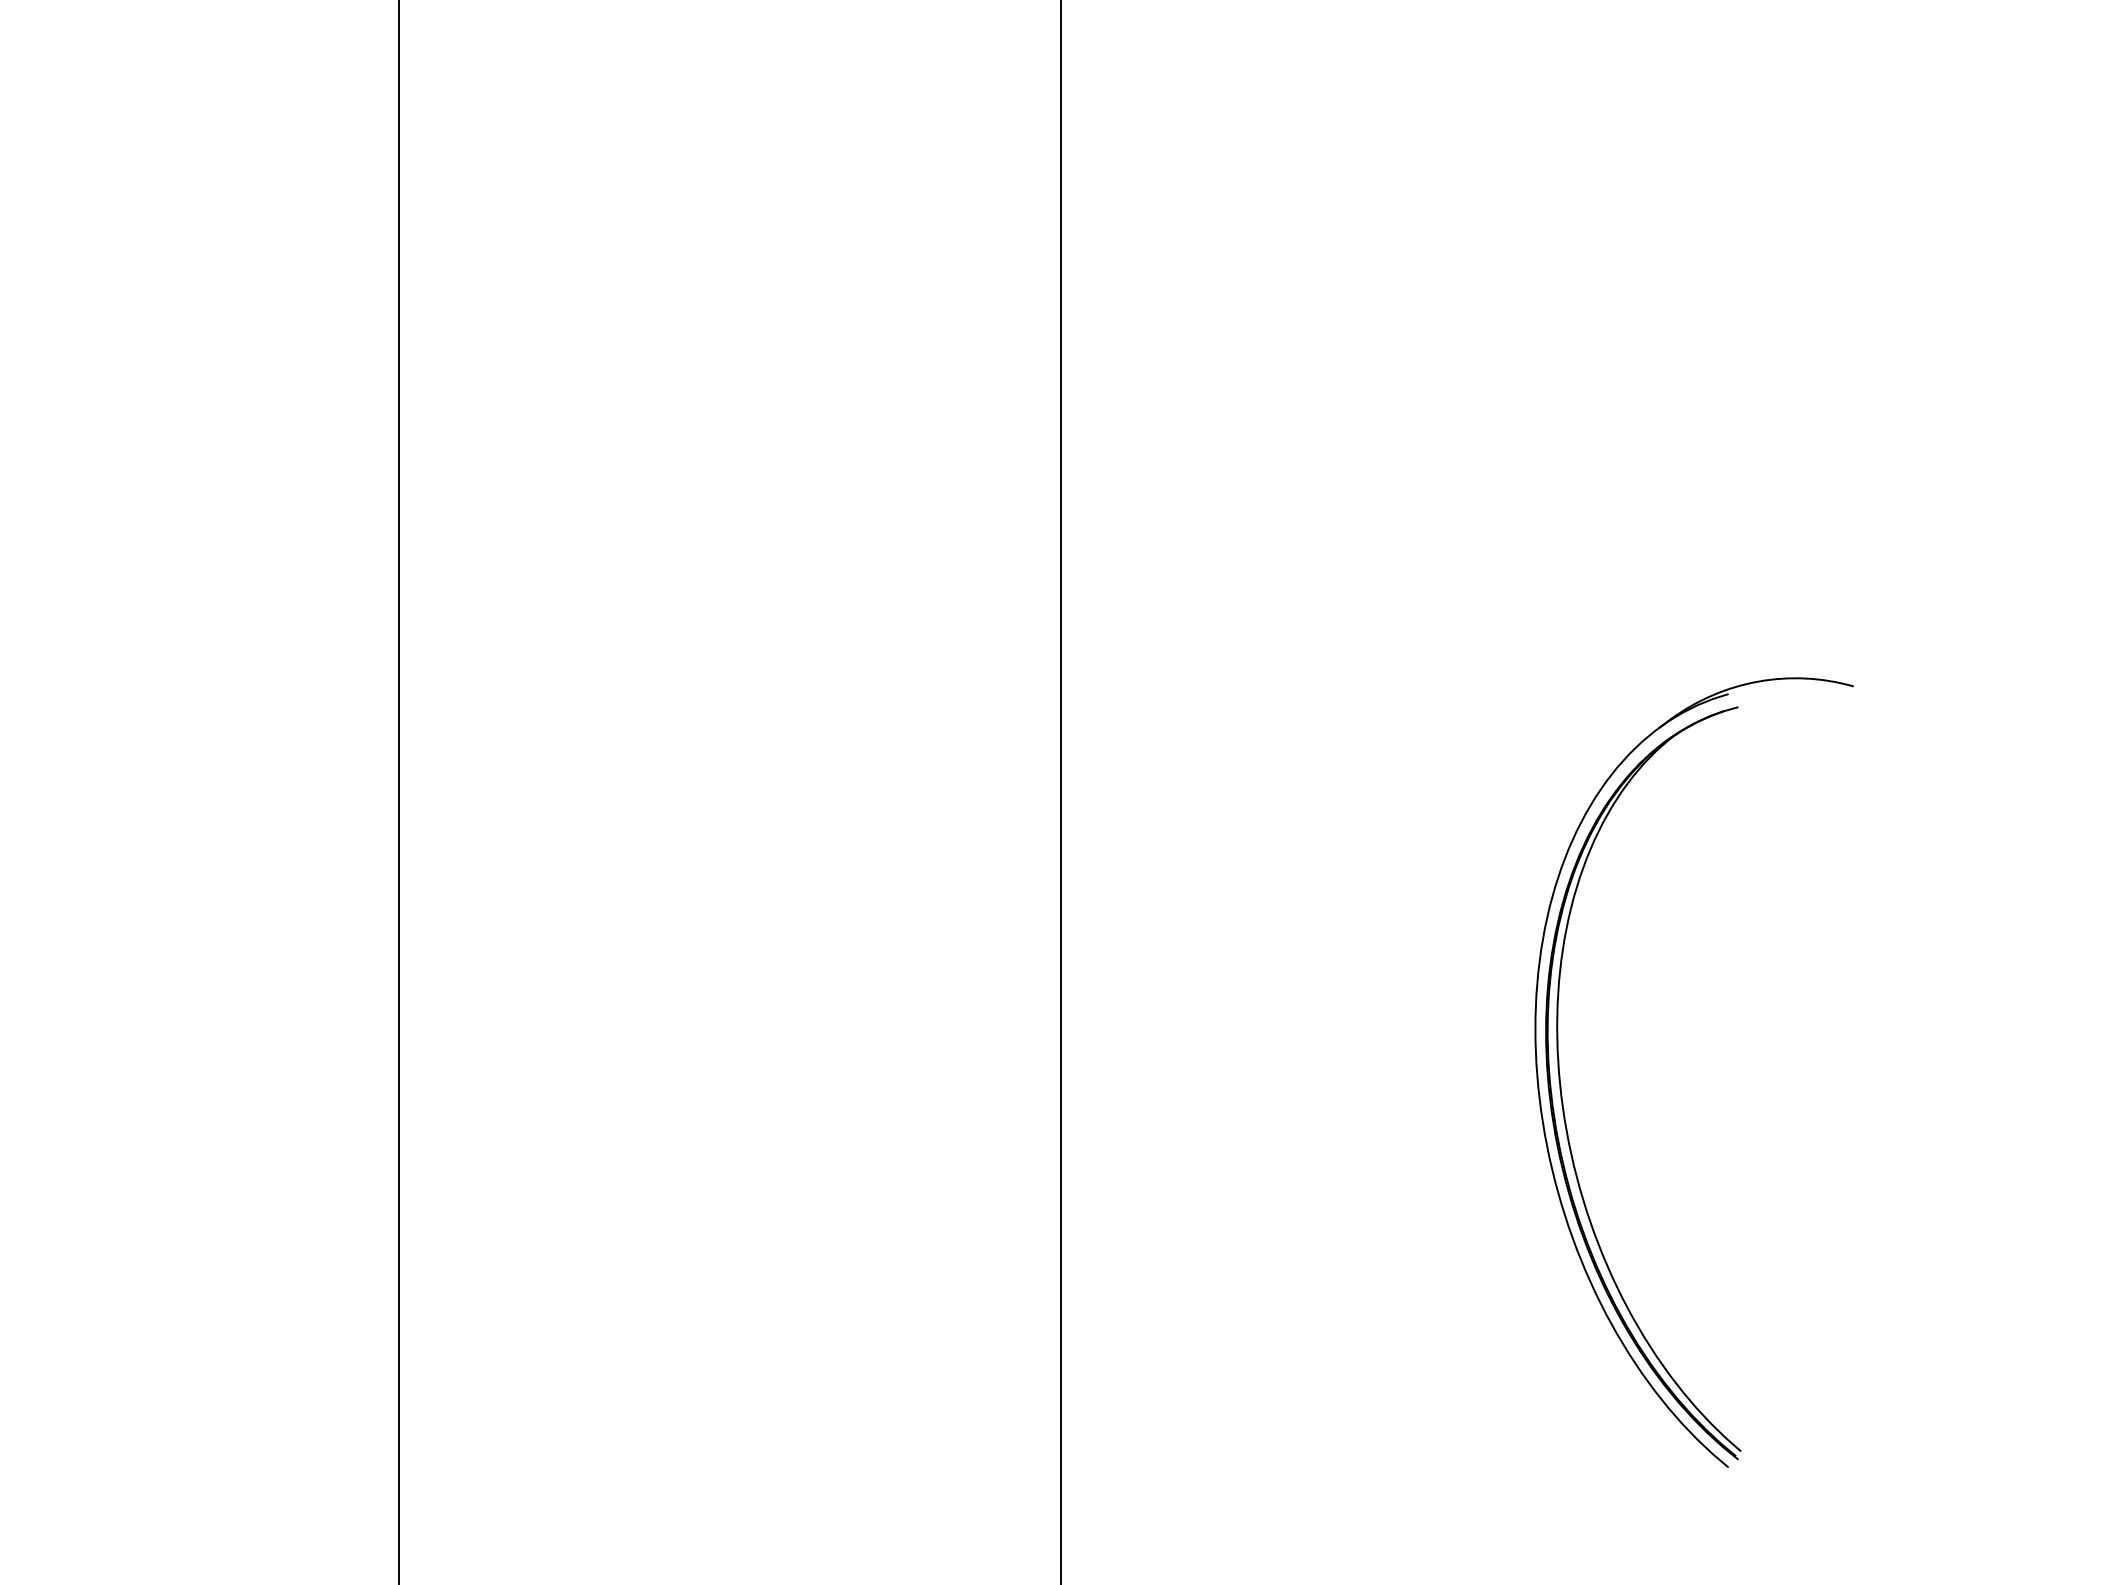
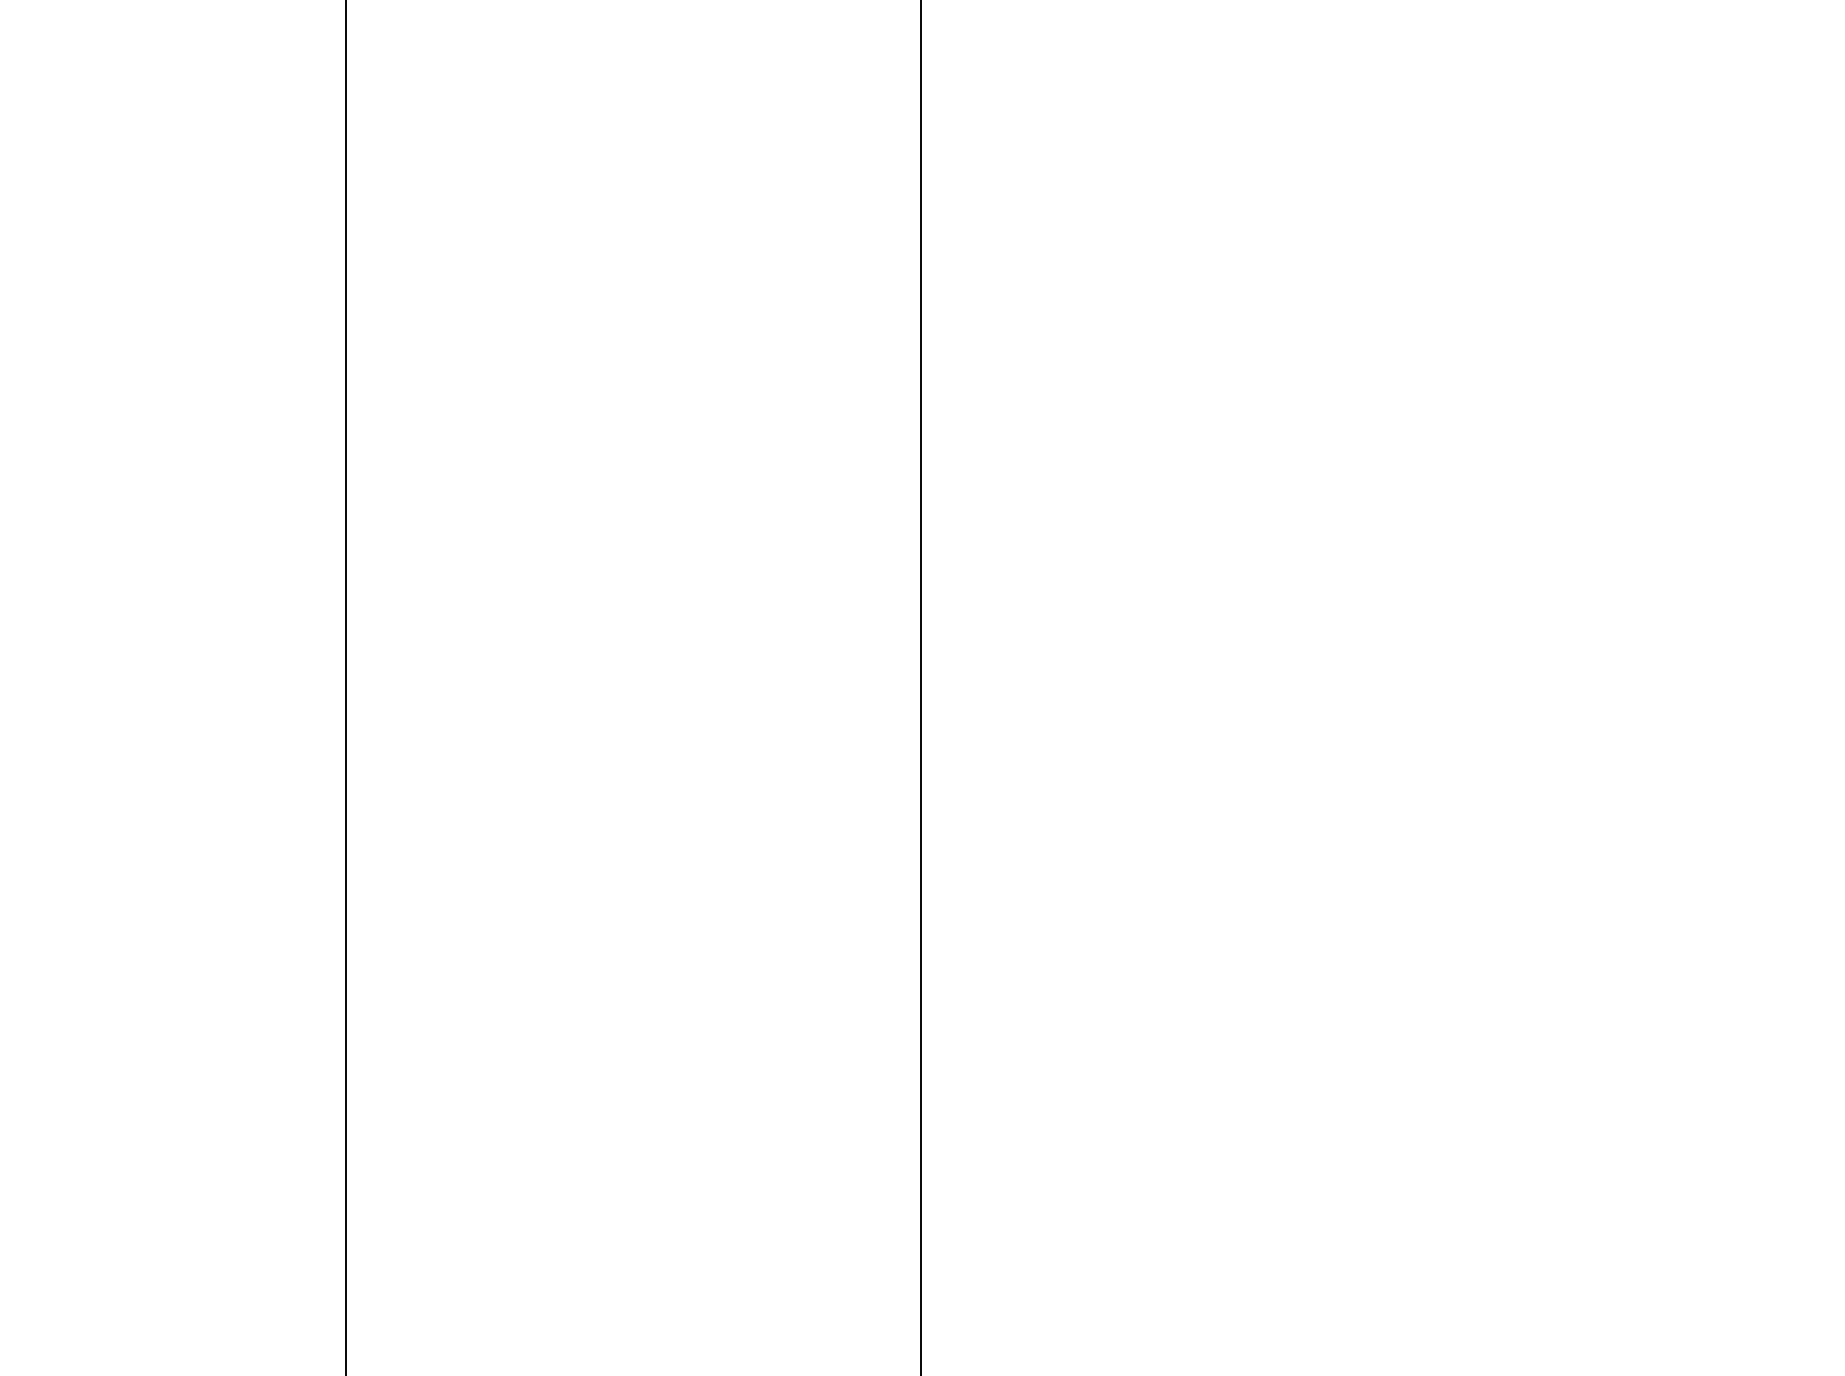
part: (1561, 1084) -> (1355, 941), removed

